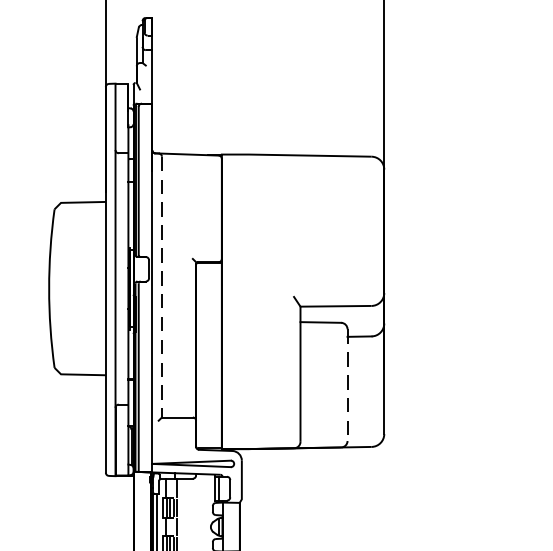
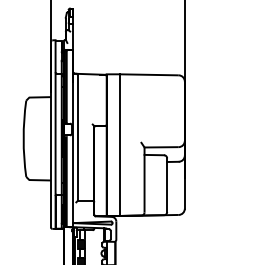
line: (161, 287) -> (77, 138), dashed -> solid
line: (248, 300) -> (119, 144), added
line: (348, 385) -> (167, 185), dashed -> solid

